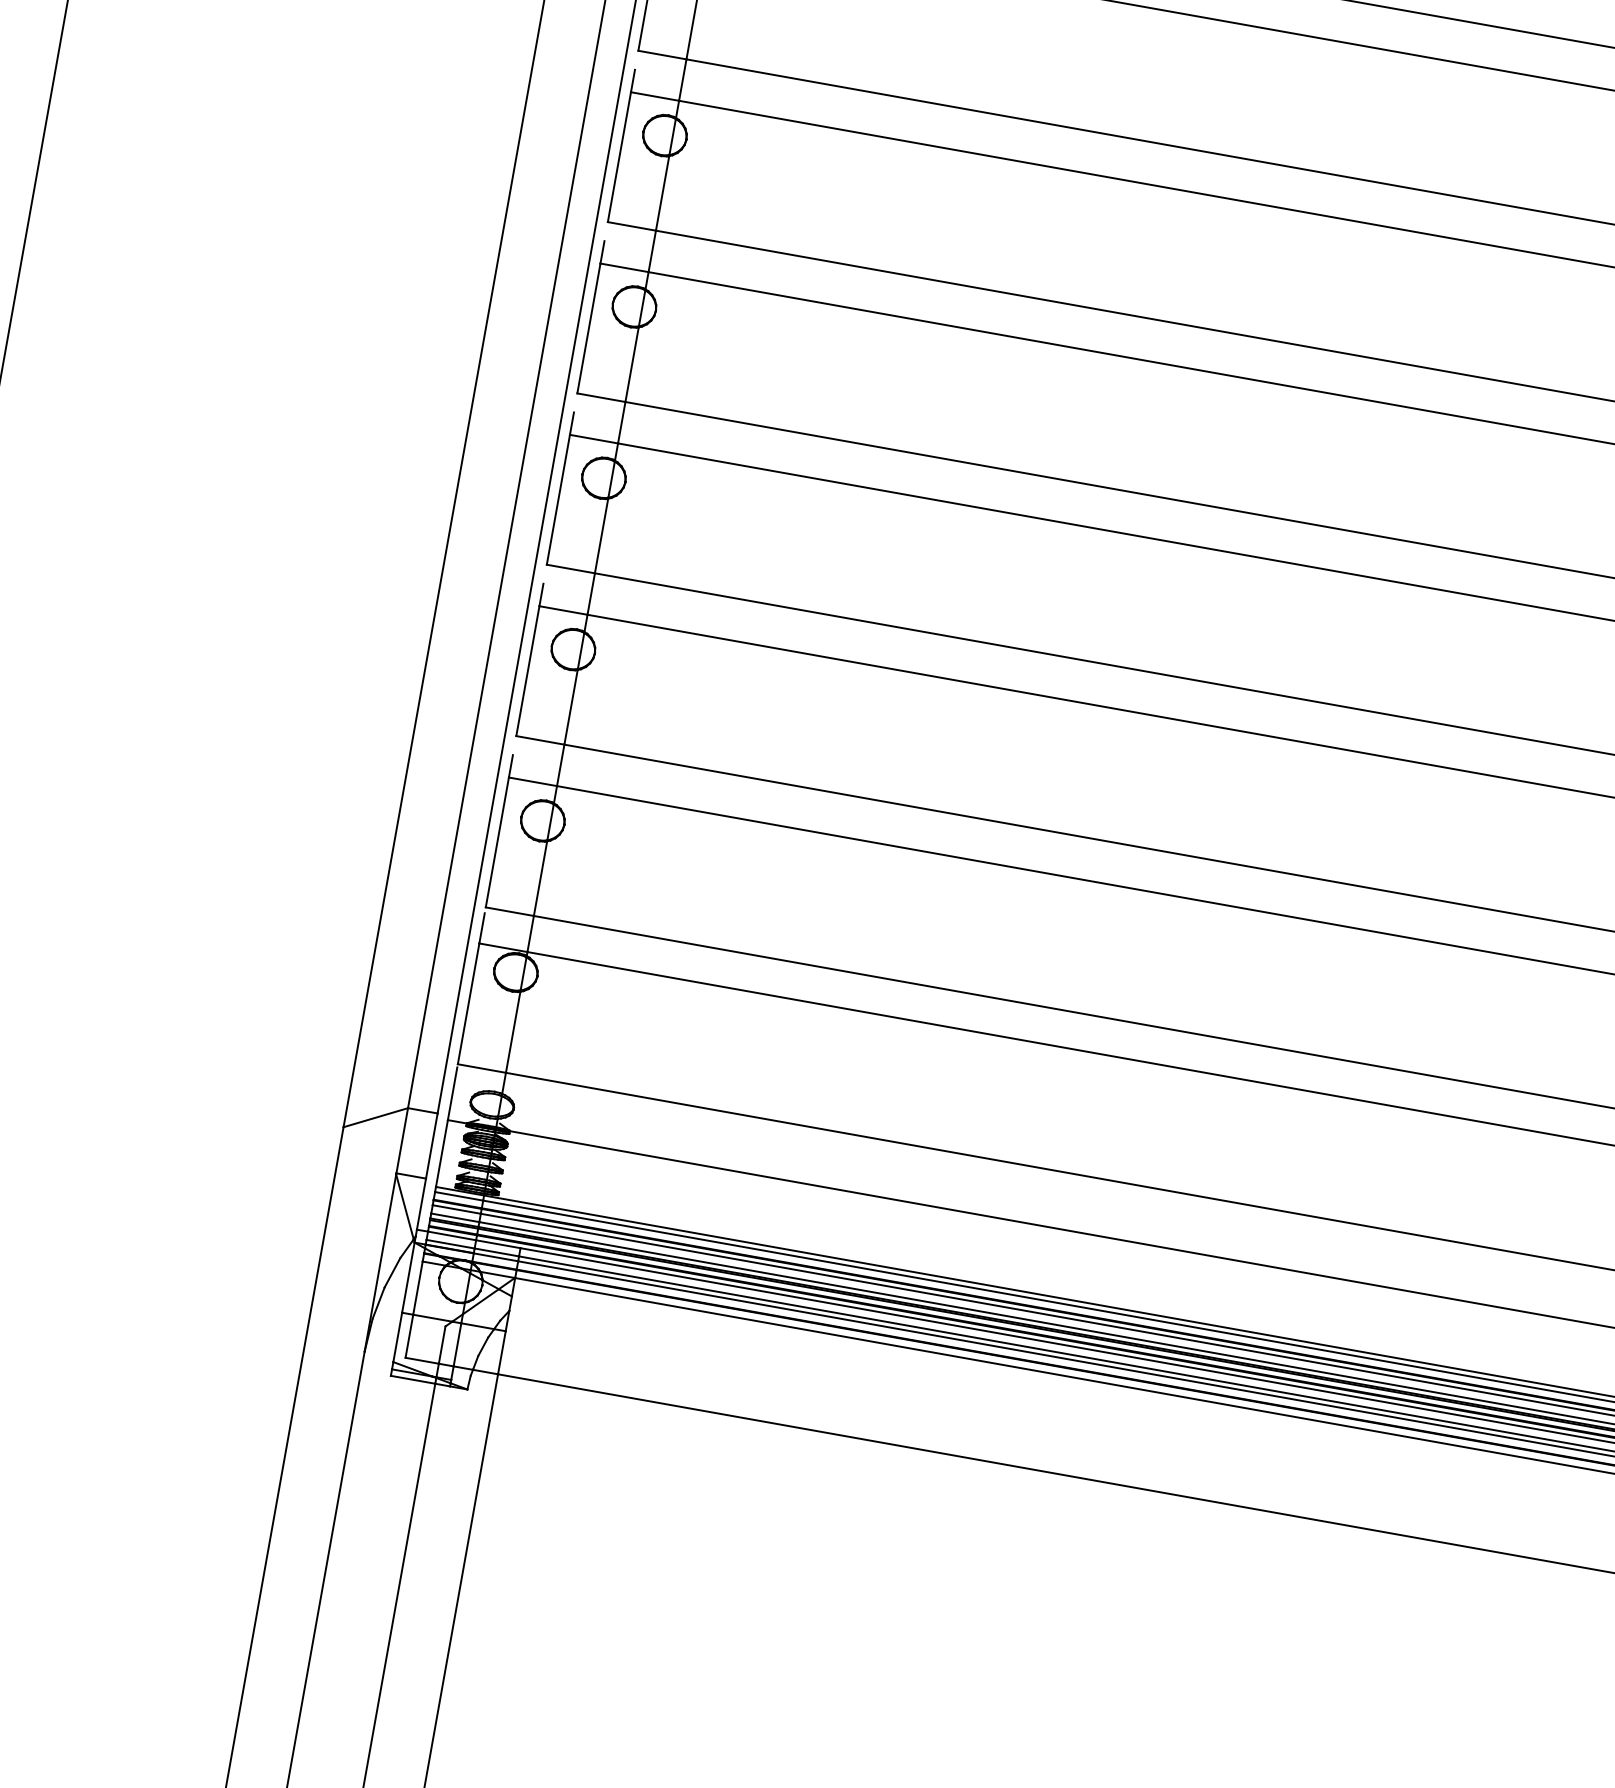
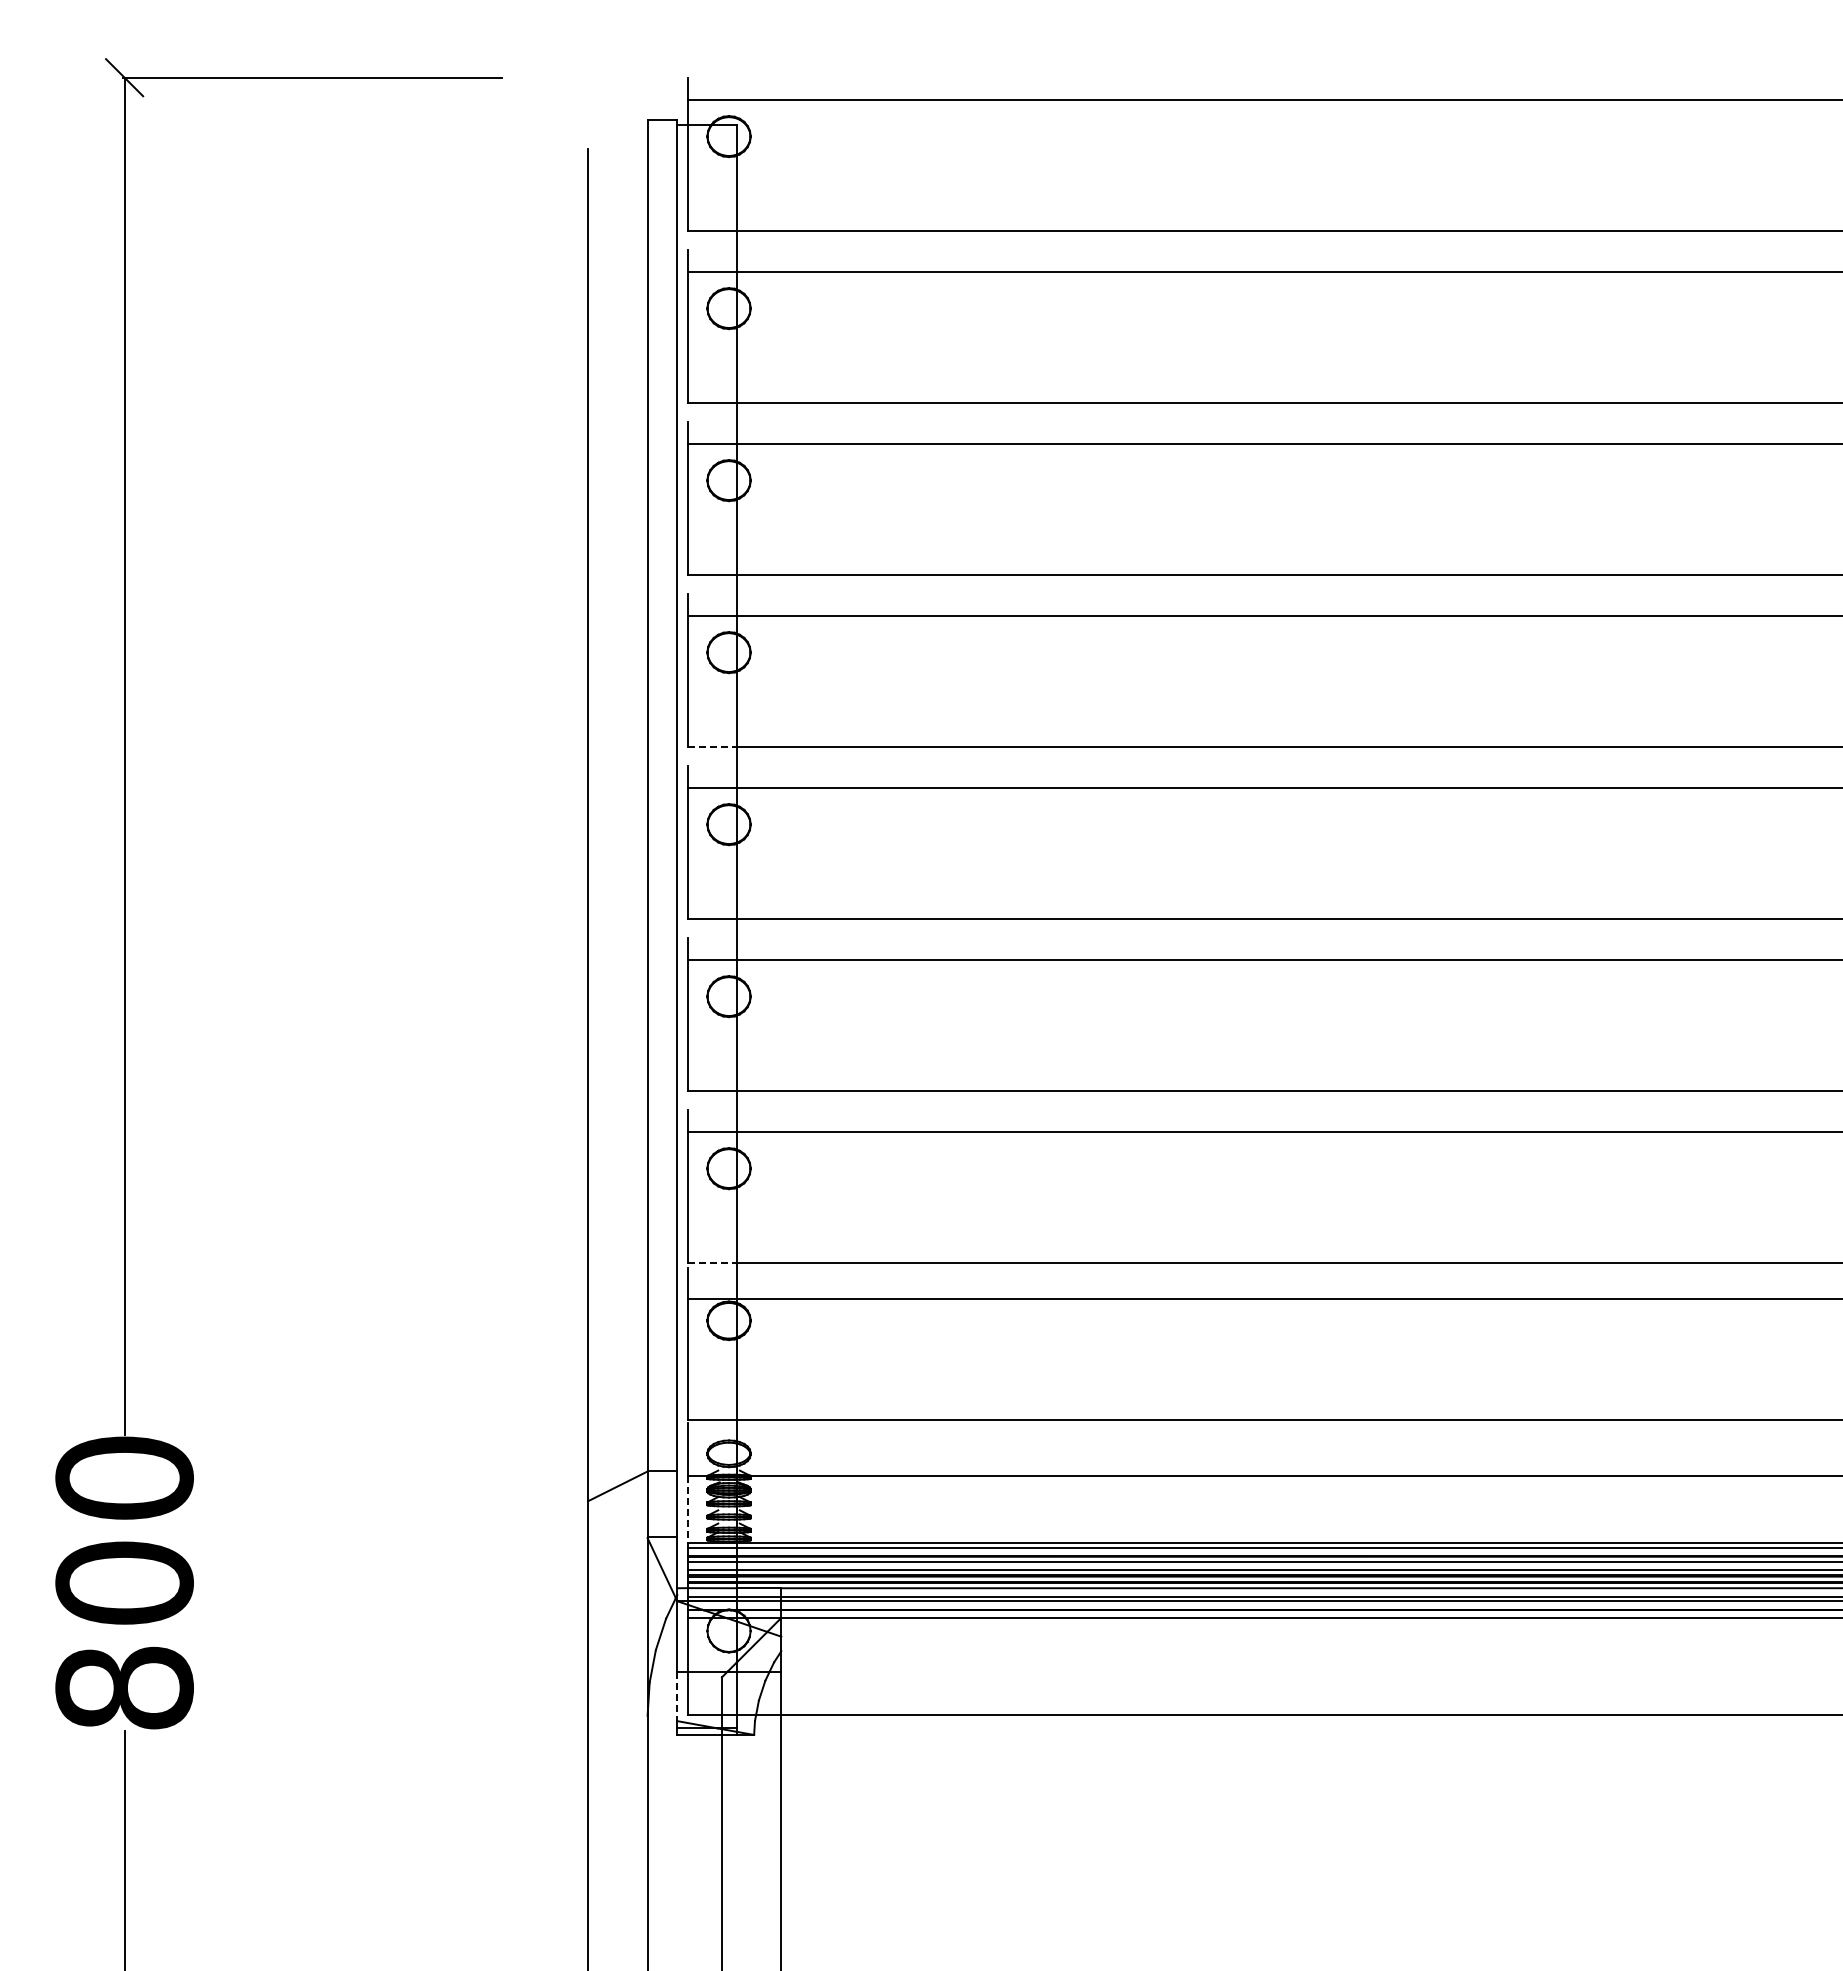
line: (602, 397) -> (713, 746), solid -> dashed
line: (510, 911) -> (713, 1262), solid -> dashed
line: (442, 1153) -> (688, 1509), solid -> dashed
line: (397, 1337) -> (677, 1696), solid -> dashed

